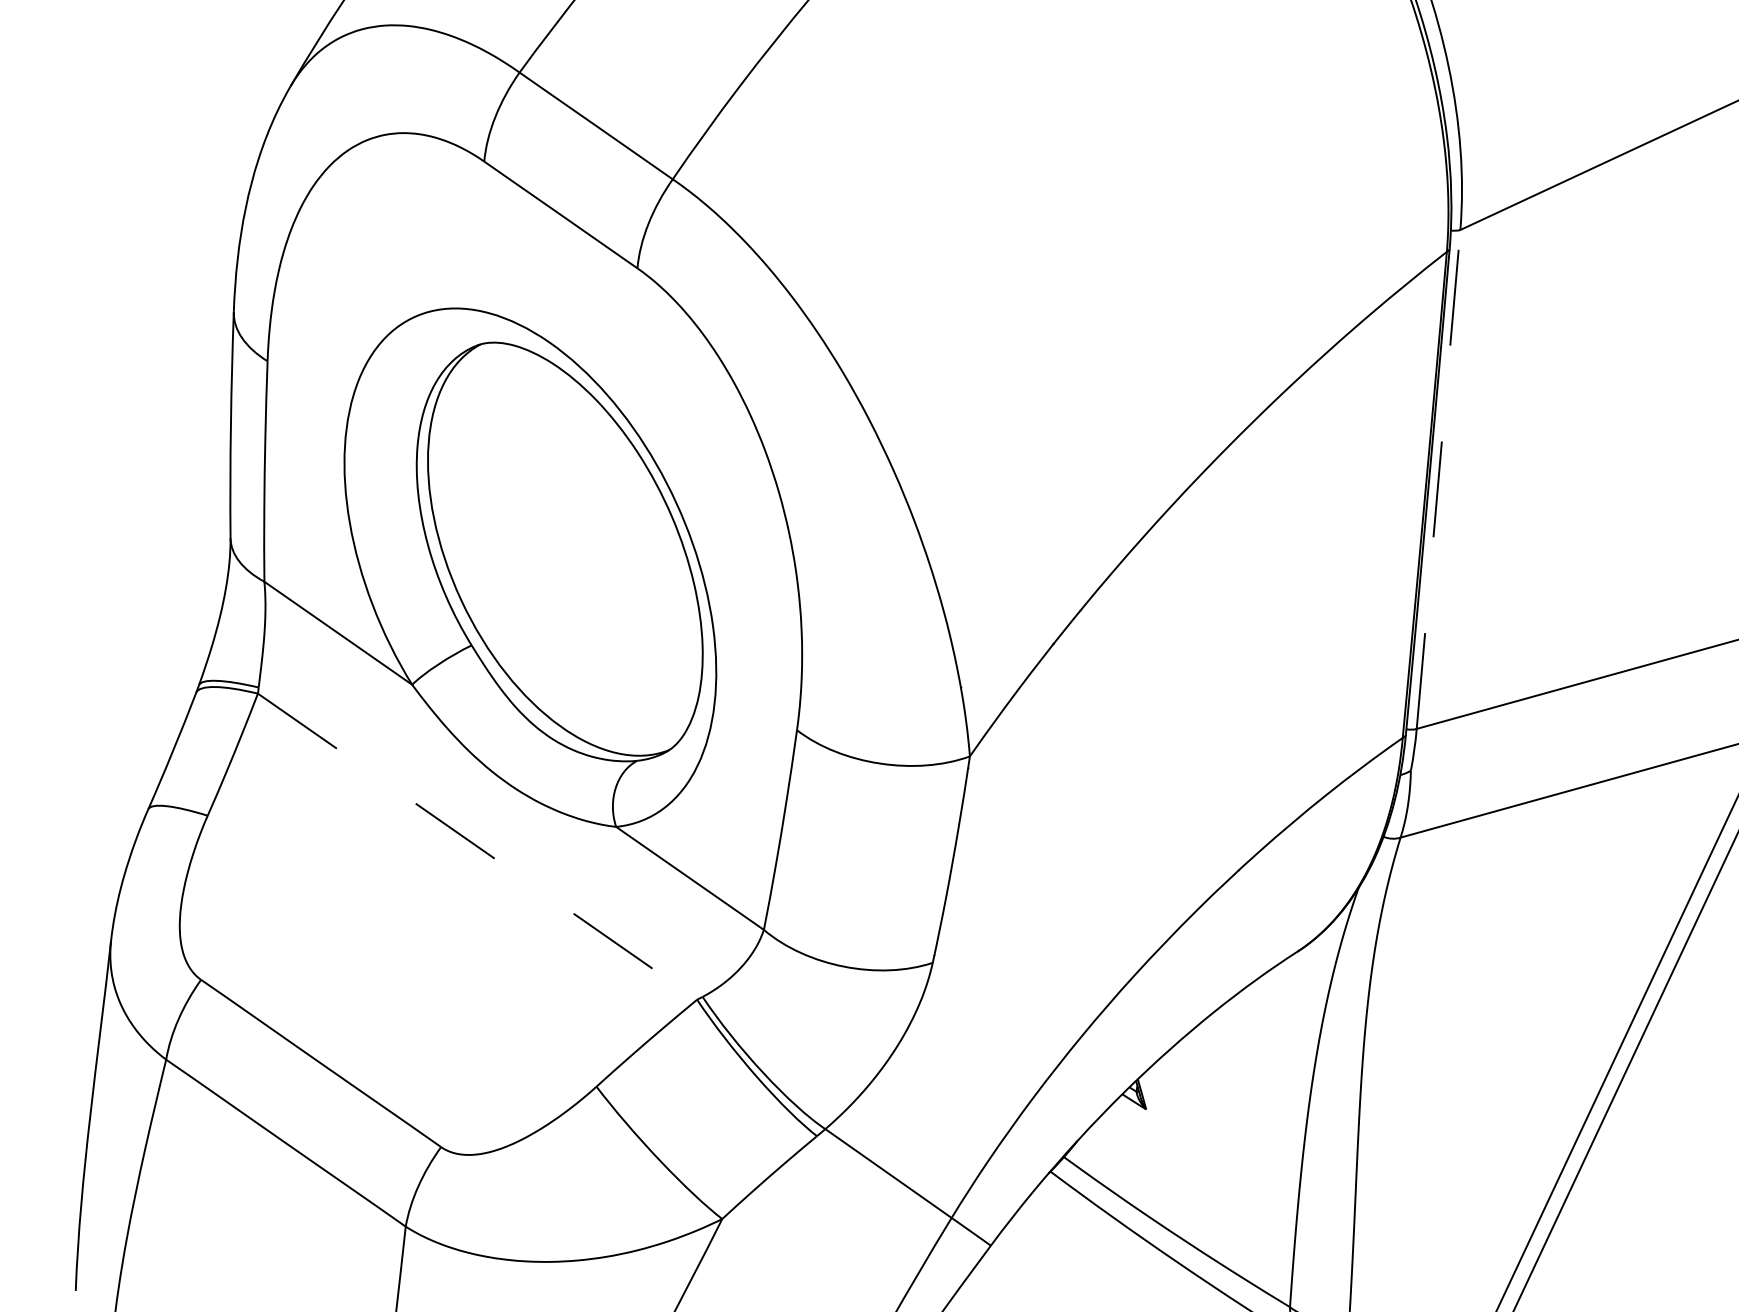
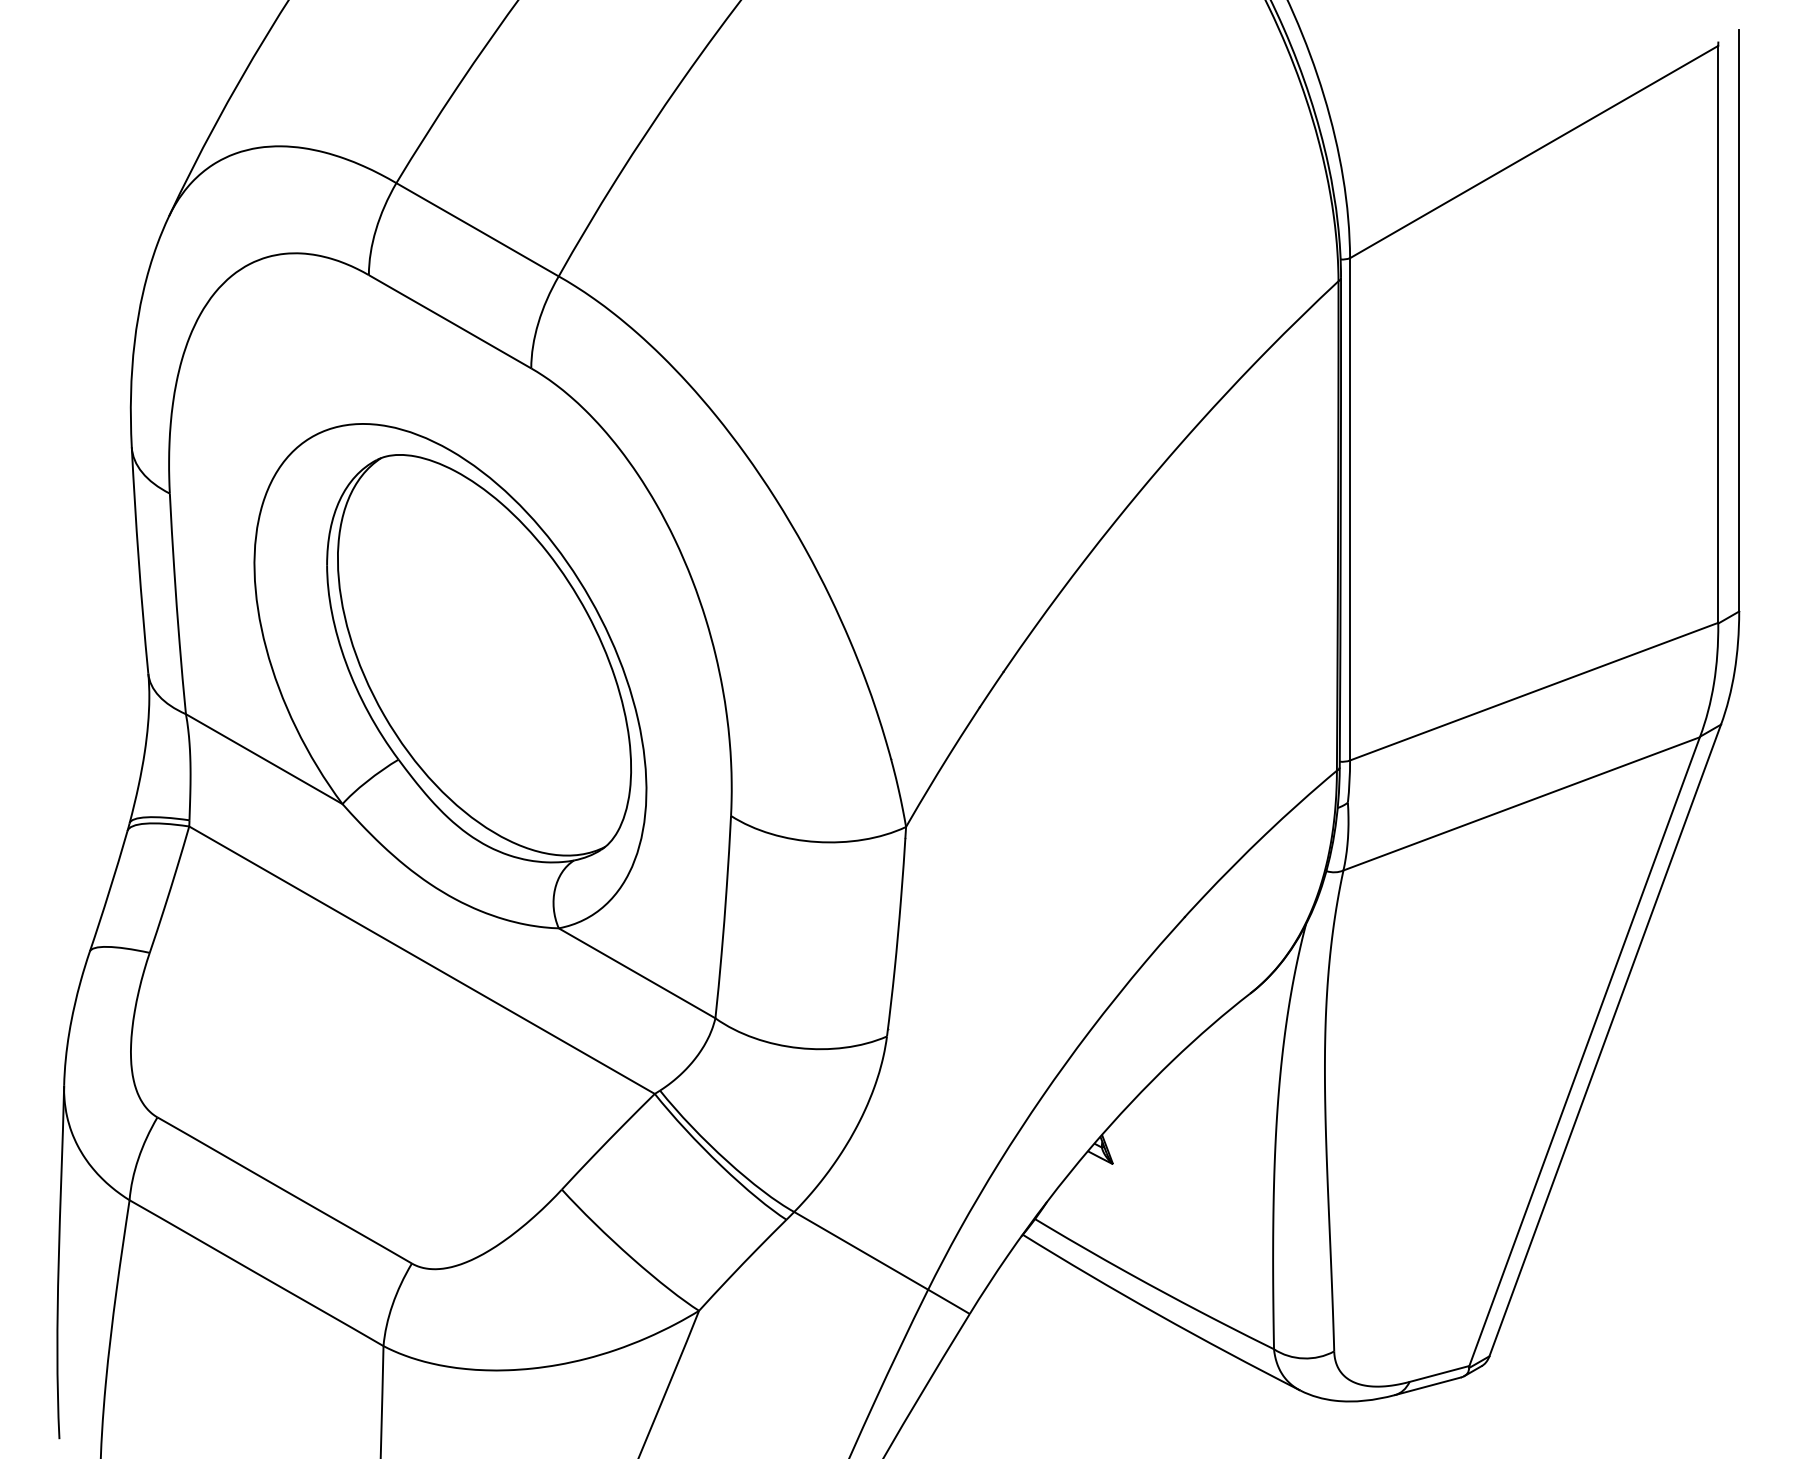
line: (1439, 478) -> (1350, 508), dashed -> solid
line: (477, 847) -> (422, 960), dashed -> solid

